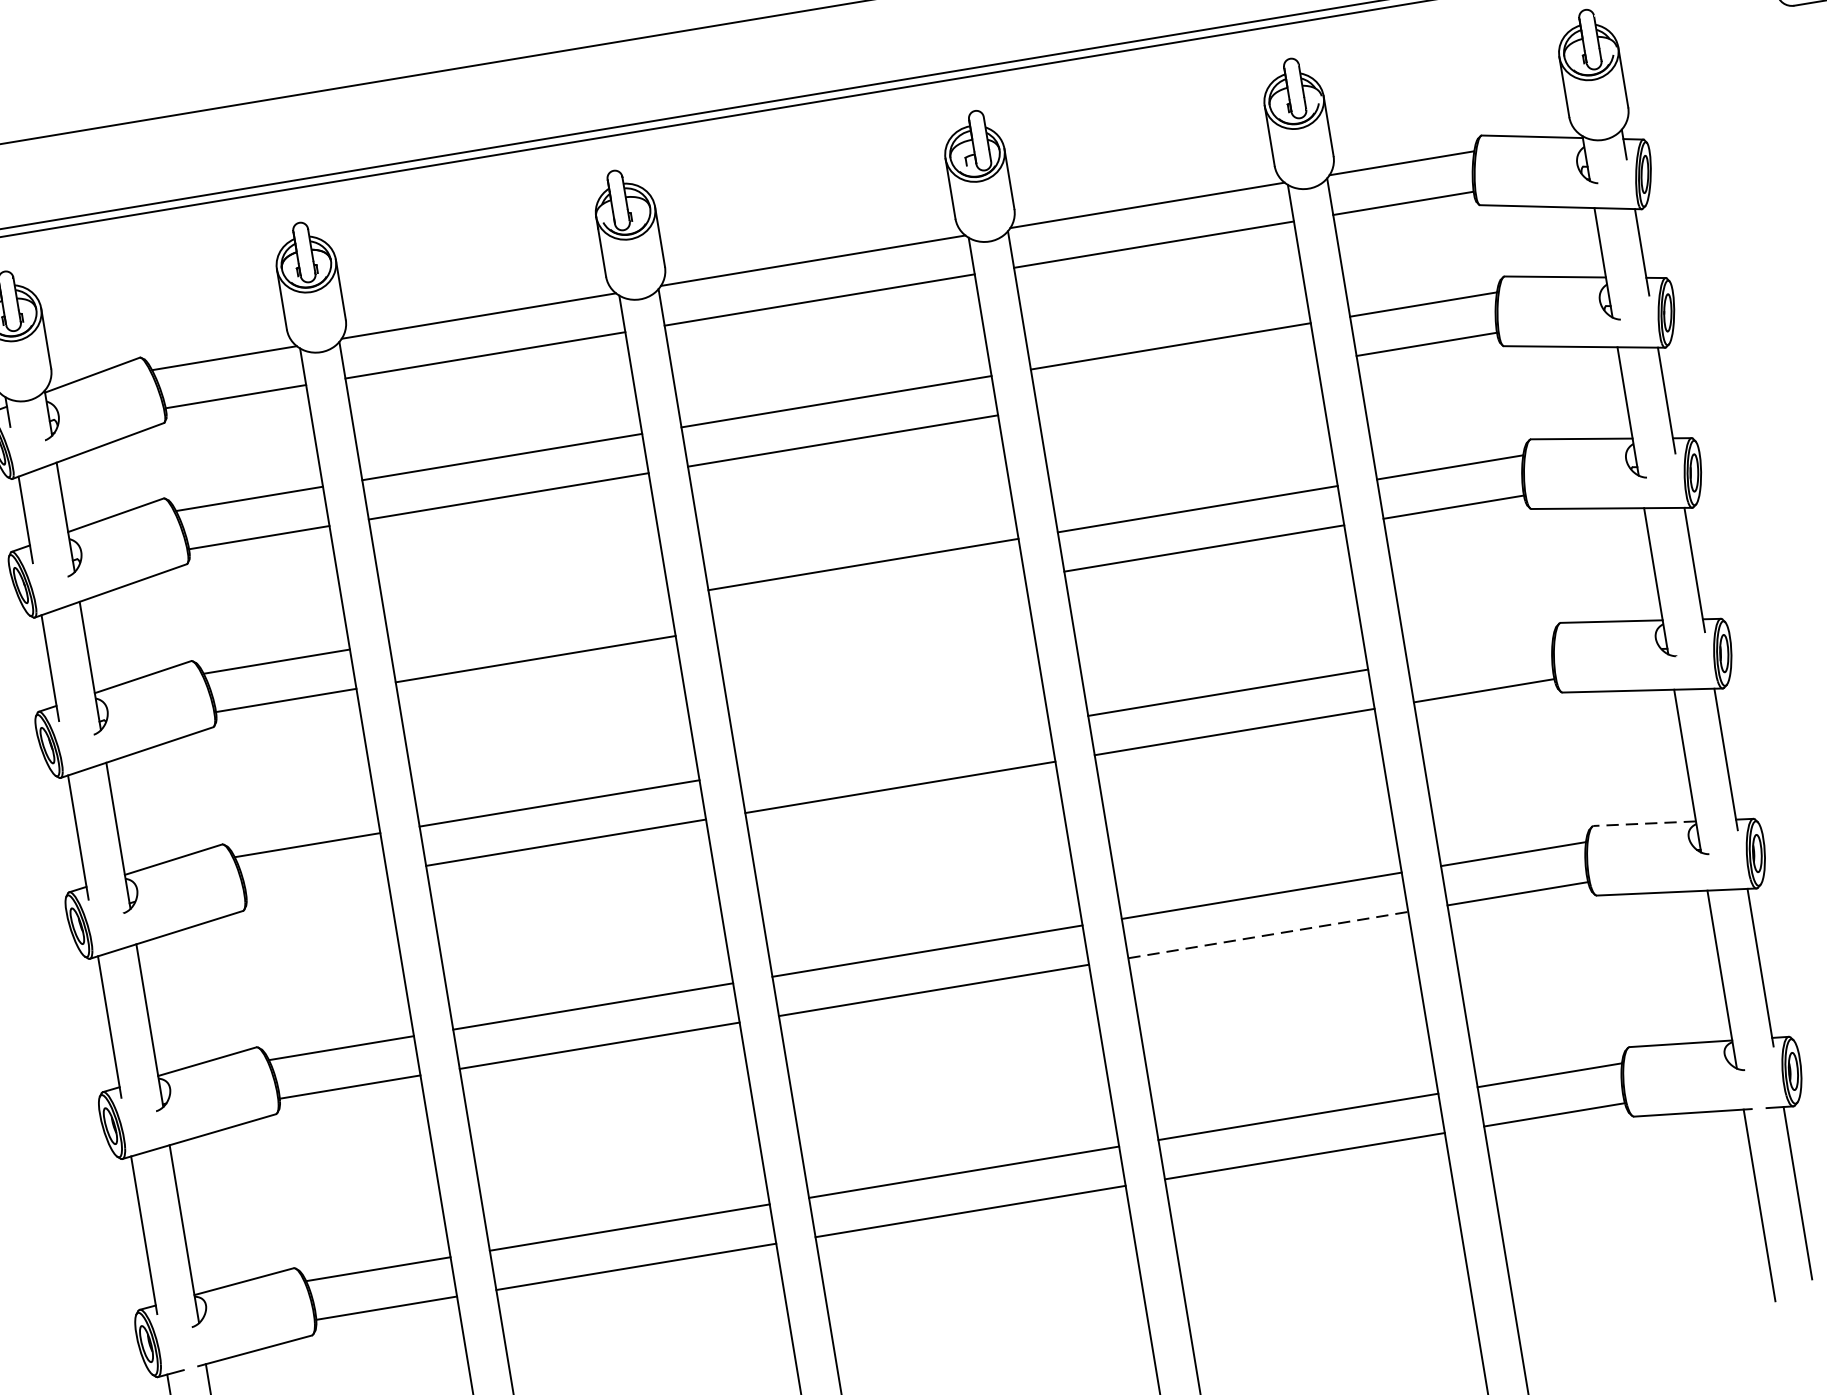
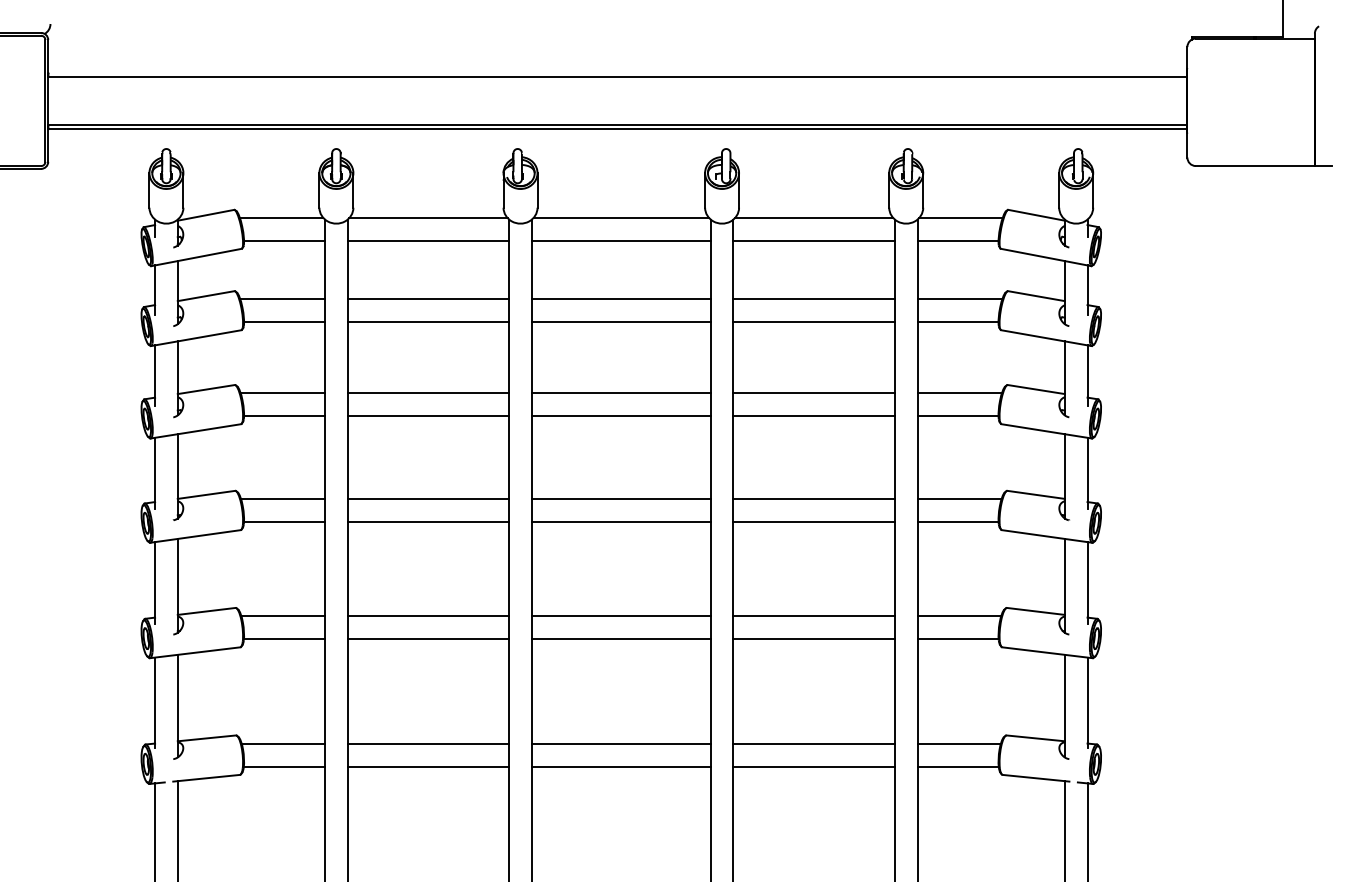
line: (1176, 386) -> (813, 322), added
line: (868, 603) -> (620, 415), added
line: (529, 620) -> (428, 393), added
line: (1480, 651) -> (959, 499), added
line: (892, 748) -> (620, 499), added
line: (1644, 823) -> (1035, 611), dashed -> solid
line: (316, 883) -> (284, 521), added
line: (1268, 934) -> (814, 638), dashed -> solid

